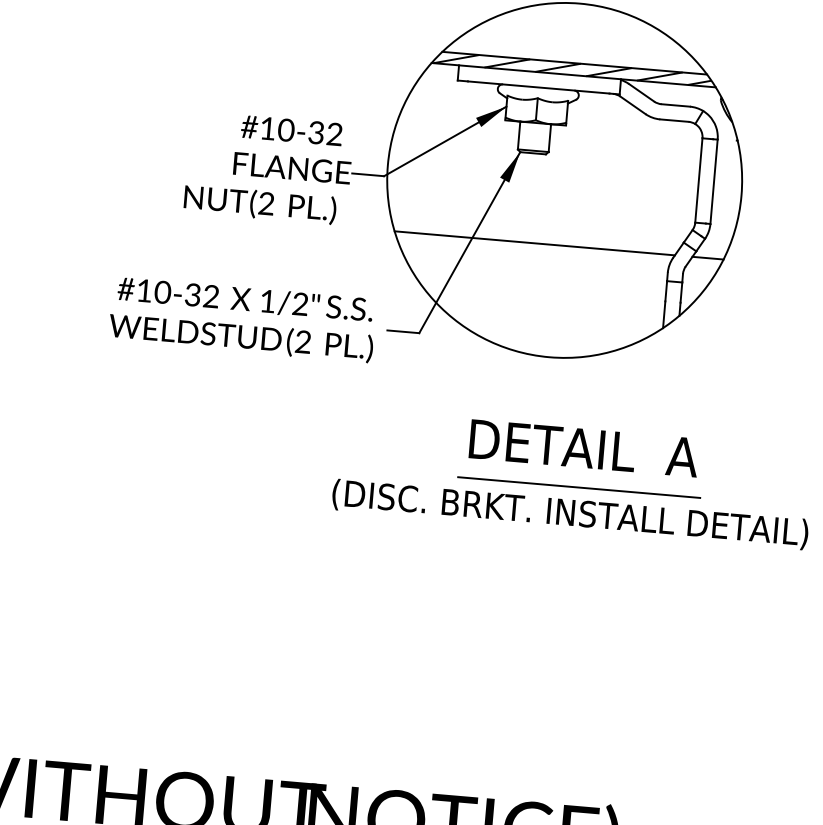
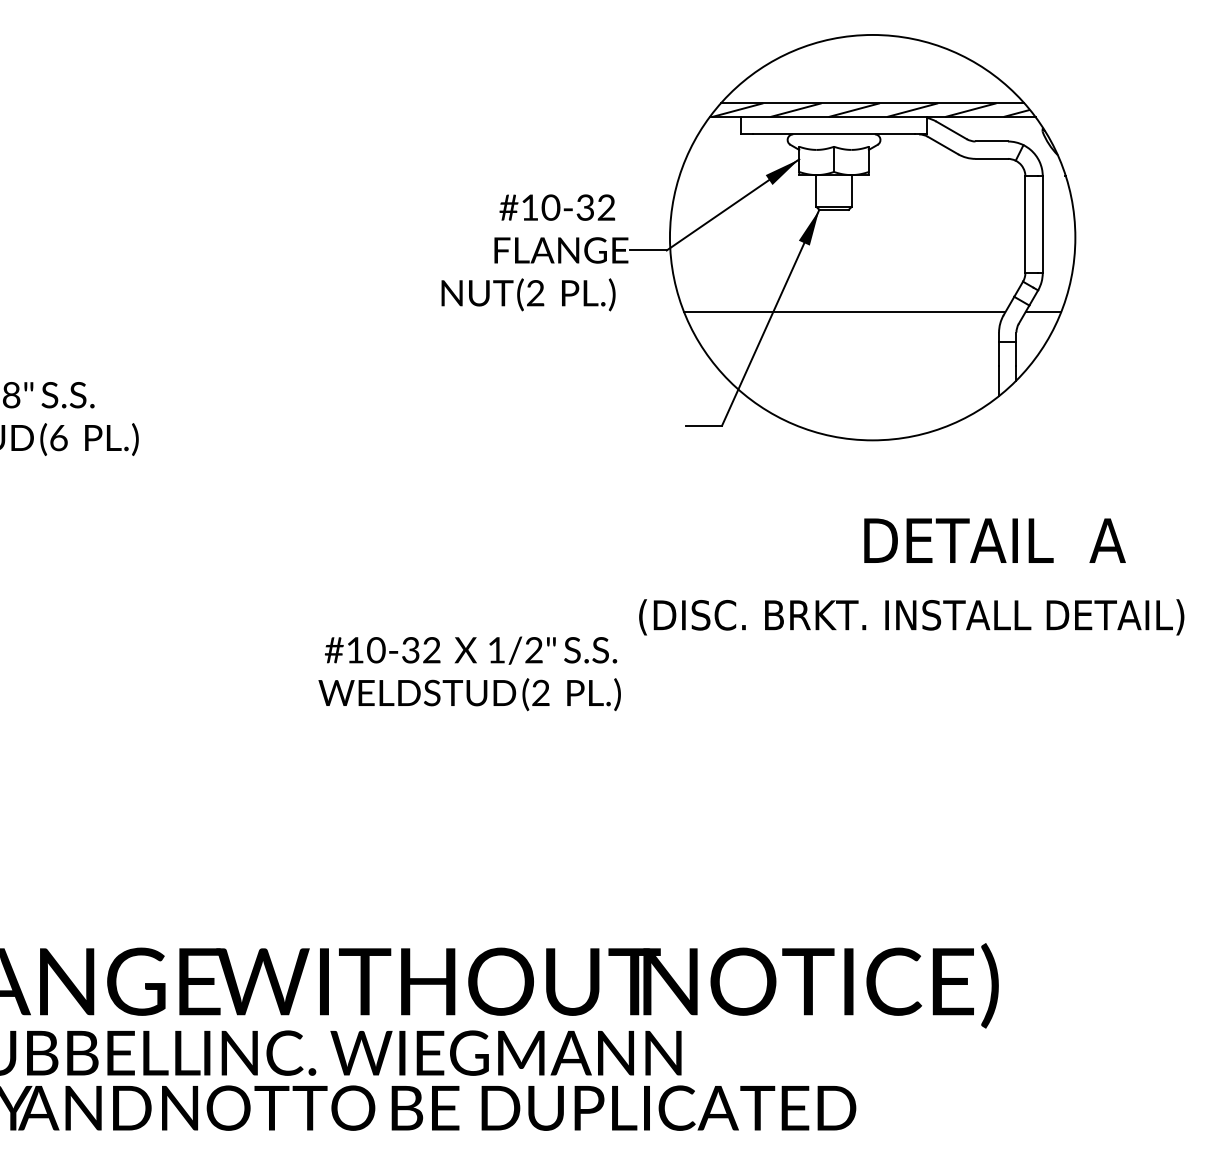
text: (242, 319) -> (469, 673), moved
text: (583, 448) -> (994, 540), moved
line: (578, 487) -> (918, 585), removed

